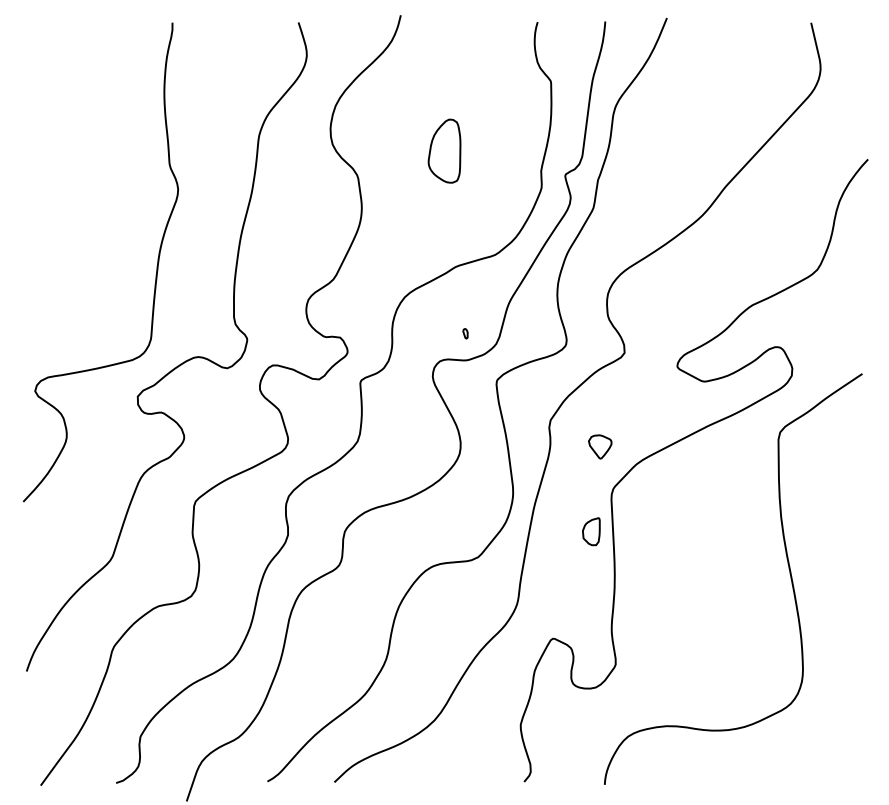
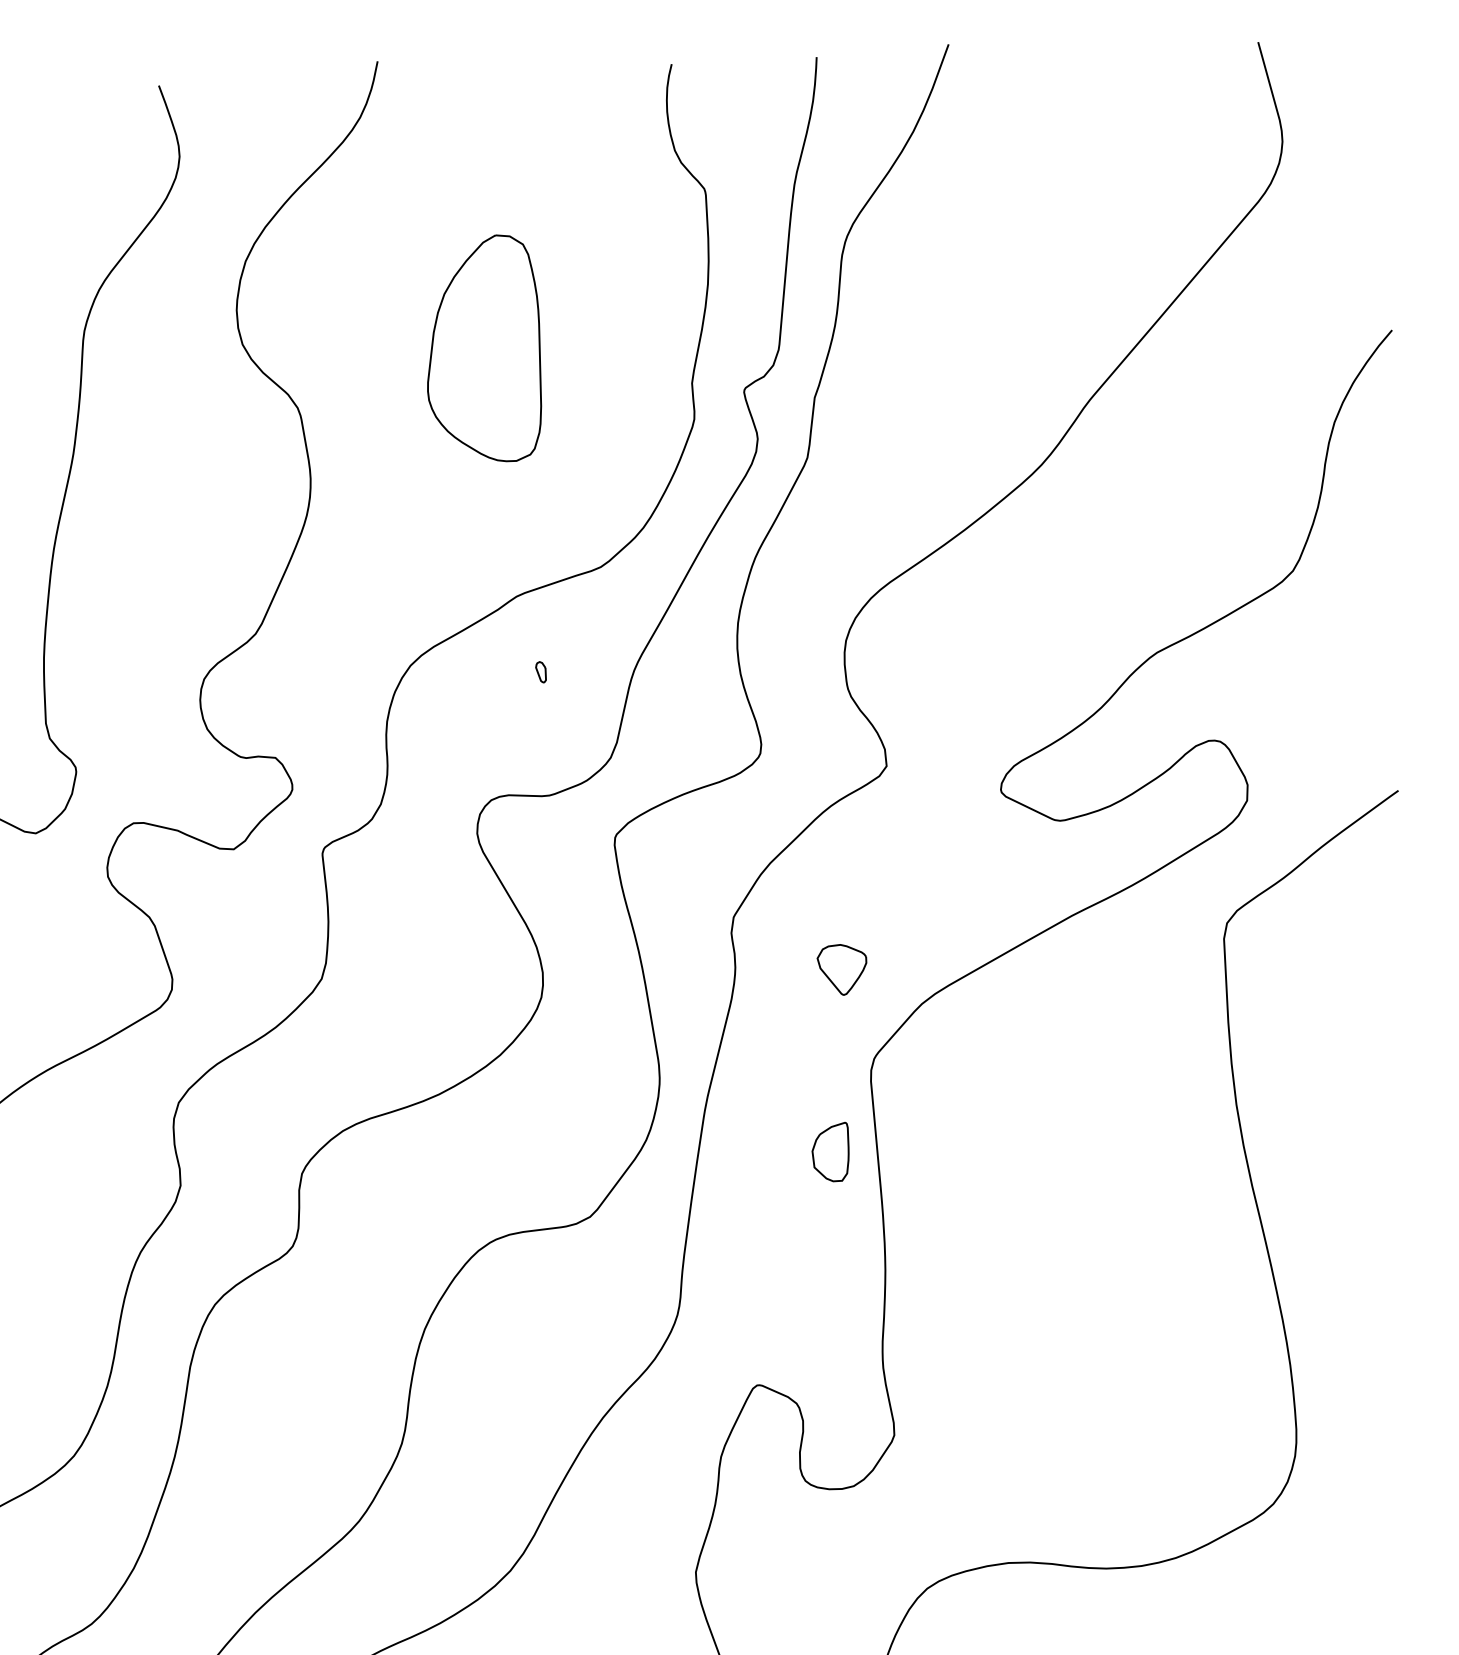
part: (444, 150) -> (482, 347), size x1.67
part: (465, 333) -> (541, 671), moved

